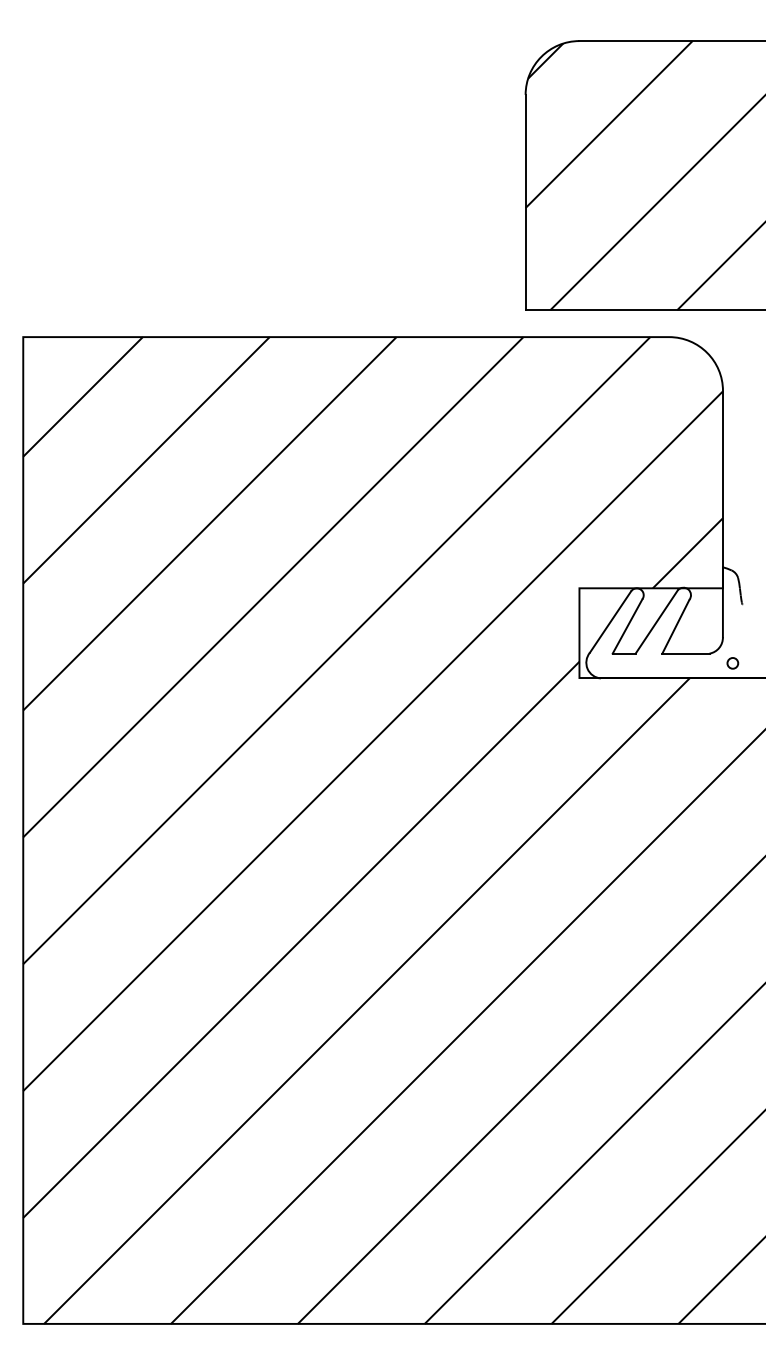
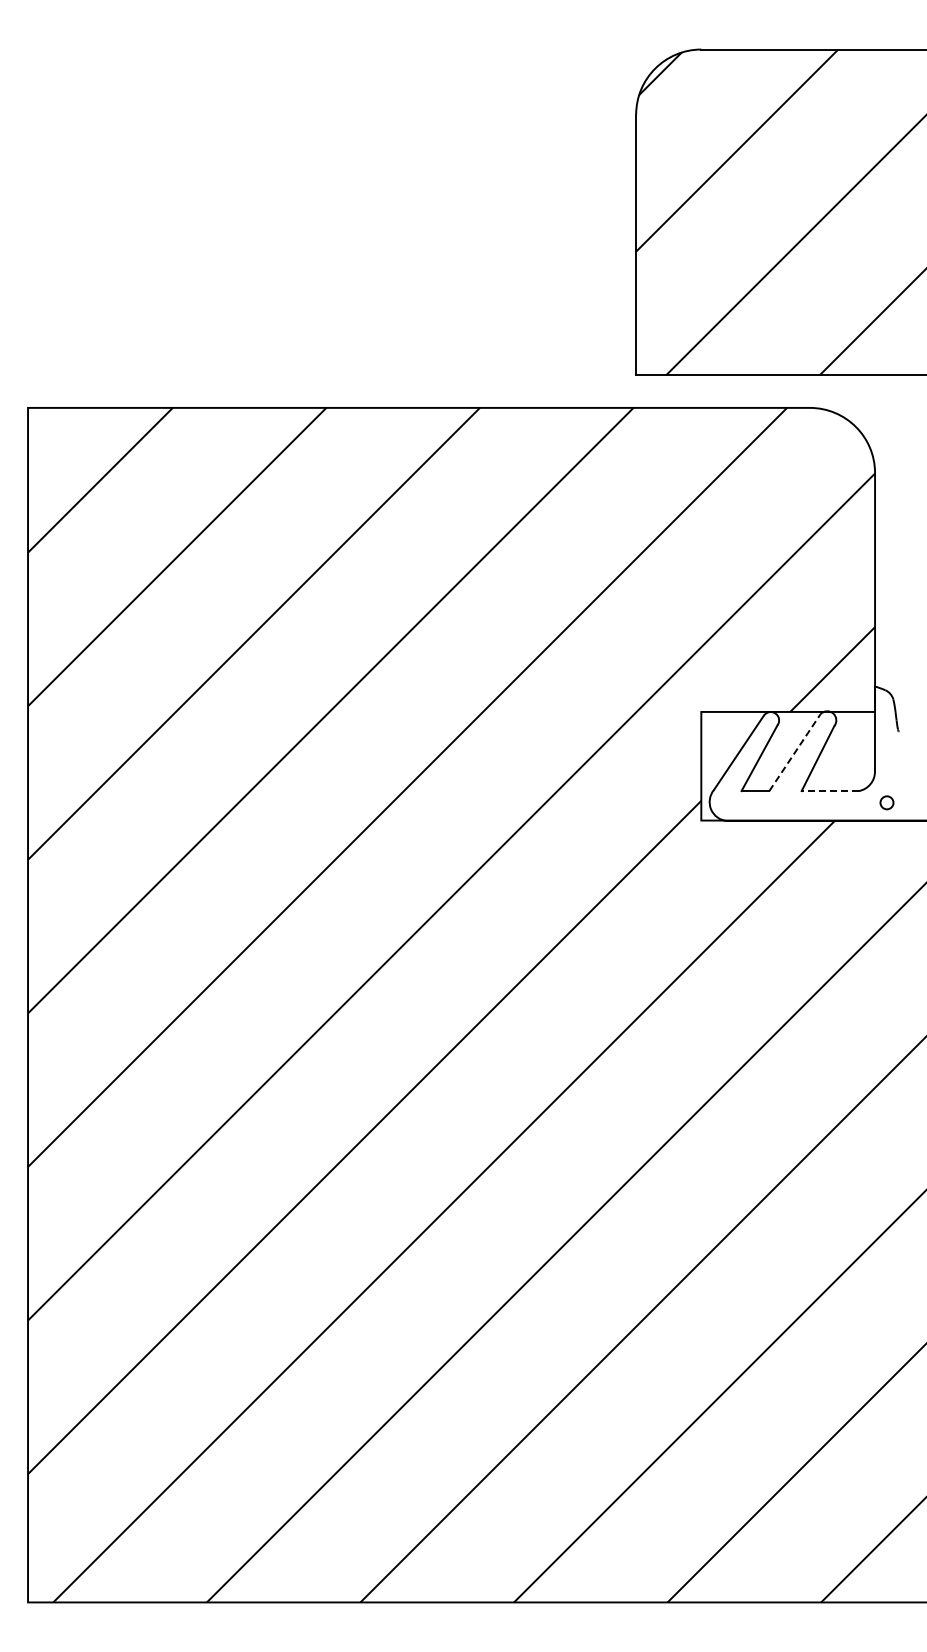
line: (657, 621) -> (795, 752), solid -> dashed
line: (686, 653) -> (830, 791), solid -> dashed

